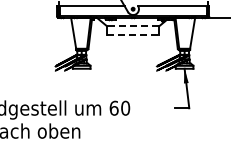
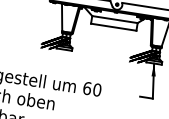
line: (132, 26) -> (114, 19), dashed -> solid
line: (133, 35) -> (114, 27), dashed -> solid

